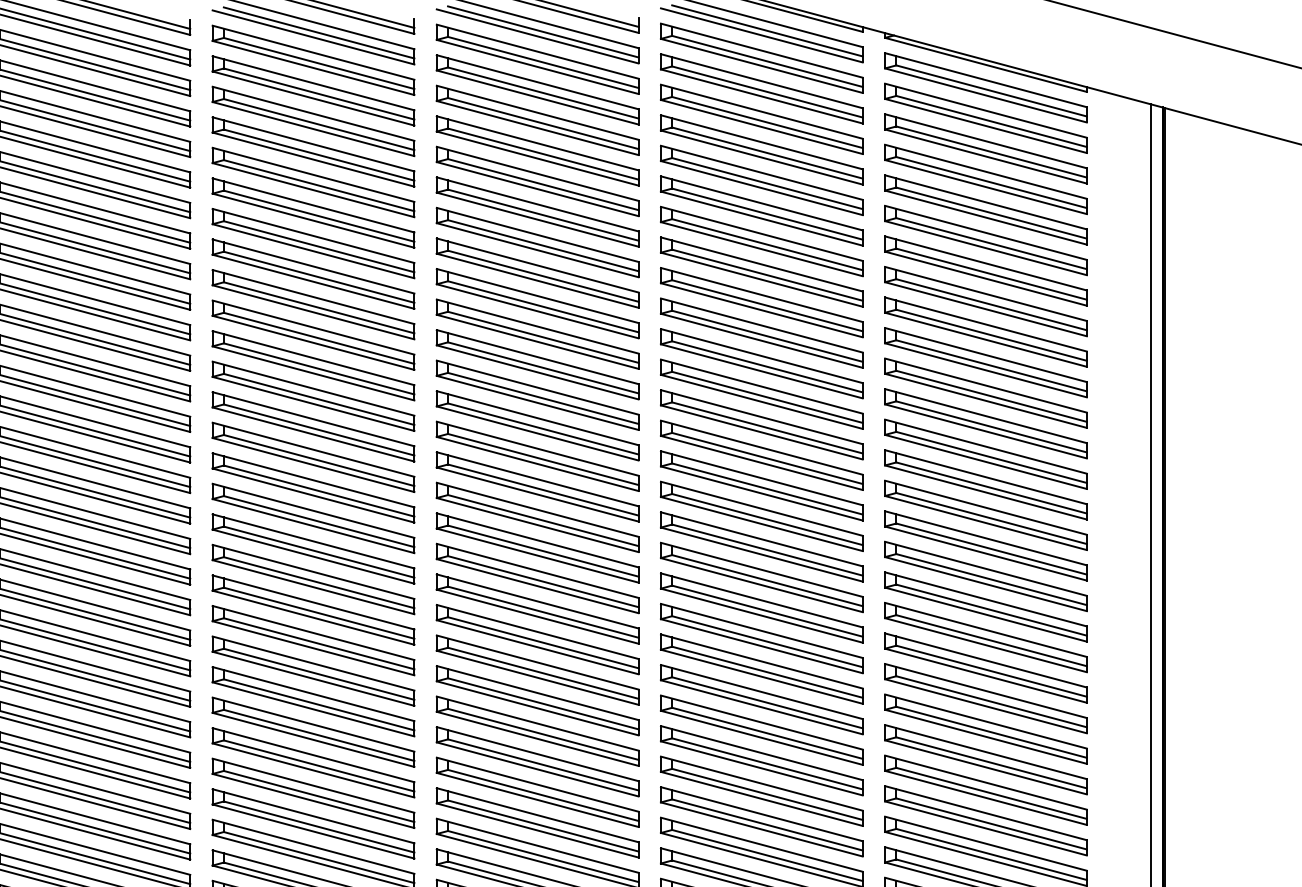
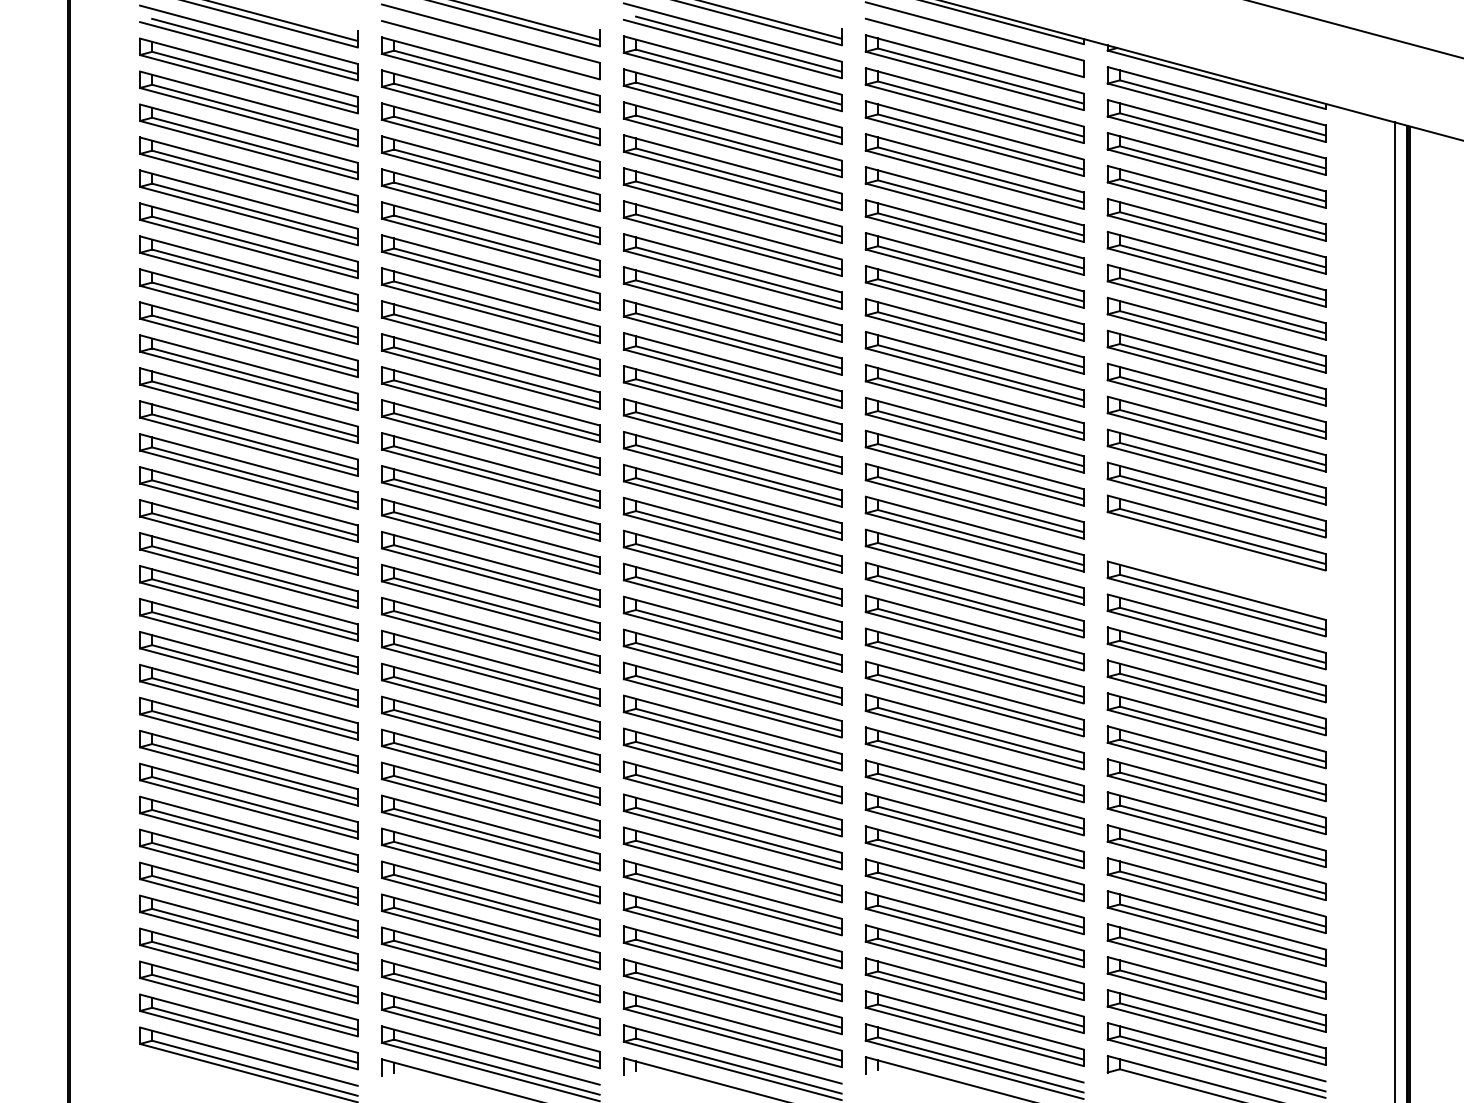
line: (767, 30) -> (980, 42), removed
line: (318, 32) -> (496, 44), removed
part: (985, 514) -> (1216, 565), removed

